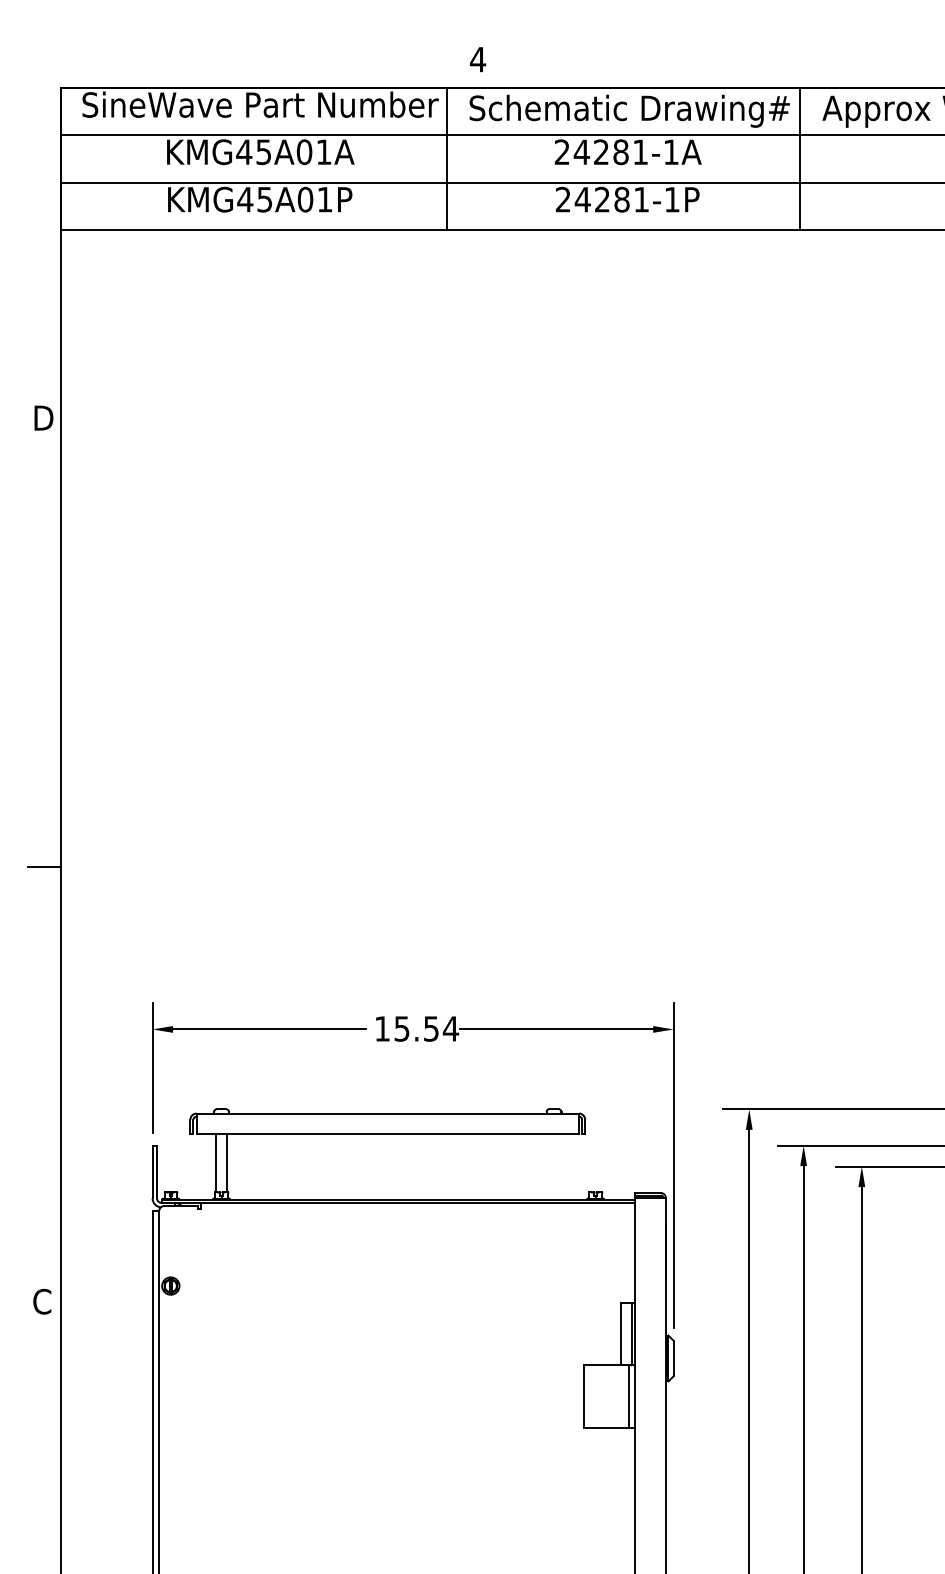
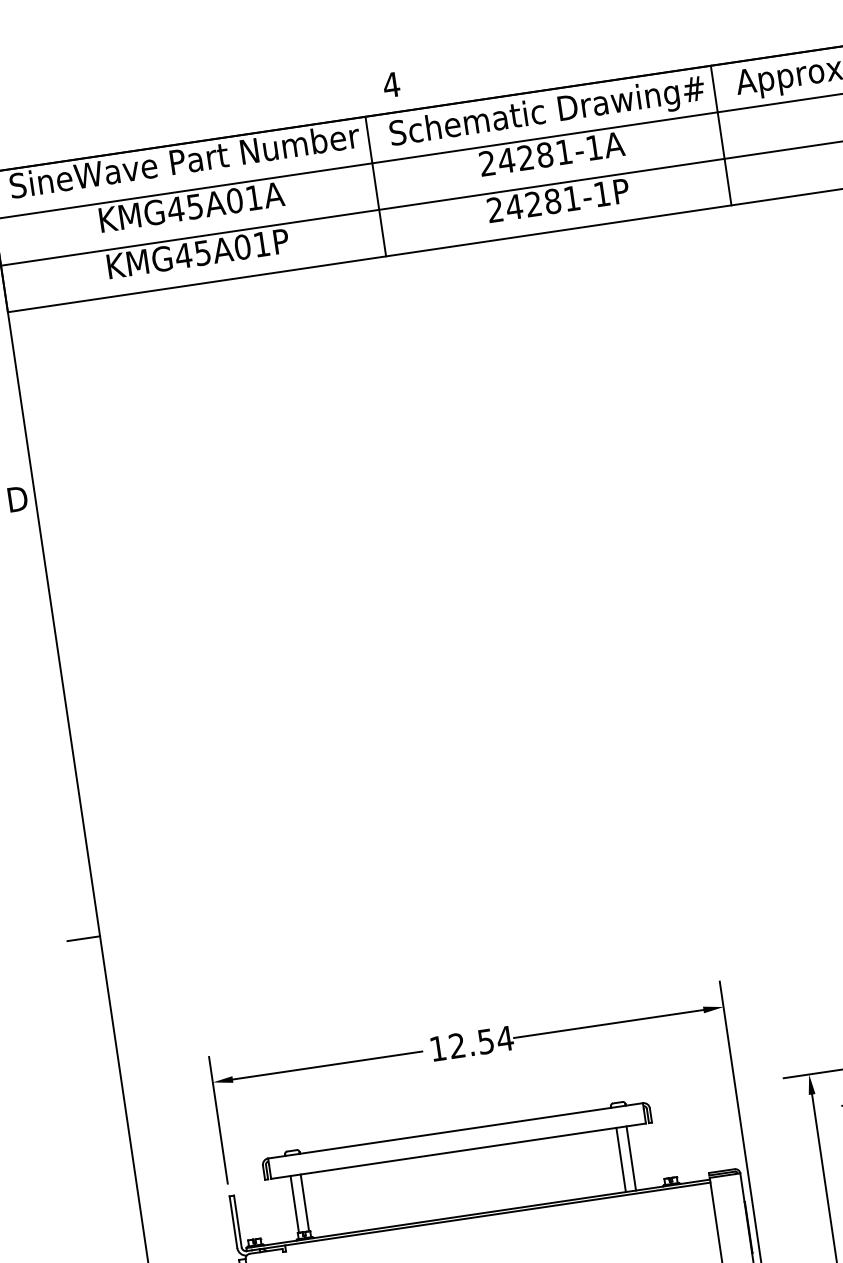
text: (401, 1028) -> (456, 1045), 15.54 -> 12.54
line: (548, 1166) -> (620, 1159), added
line: (559, 1166) -> (631, 1157), added

